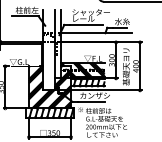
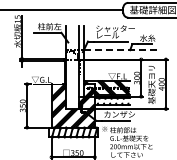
line: (95, 33) -> (120, 50), solid -> dashed
hatch: (89, 82) -> (113, 100), removed

